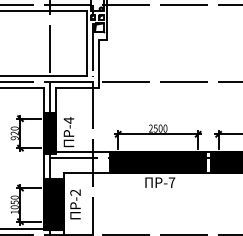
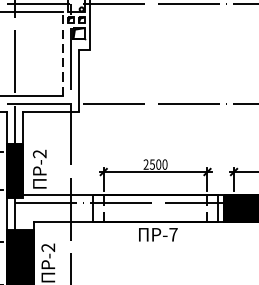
line: (86, 42) -> (62, 52), solid -> dashed
text: (68, 120) -> (39, 154), -4 -> -2
hatch: (158, 162) -> (155, 208), removed

